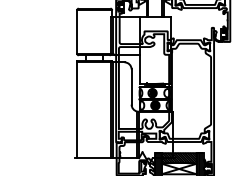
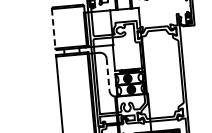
line: (77, 31) -> (54, 28), solid -> dashed
line: (131, 87) -> (108, 75), solid -> dashed

